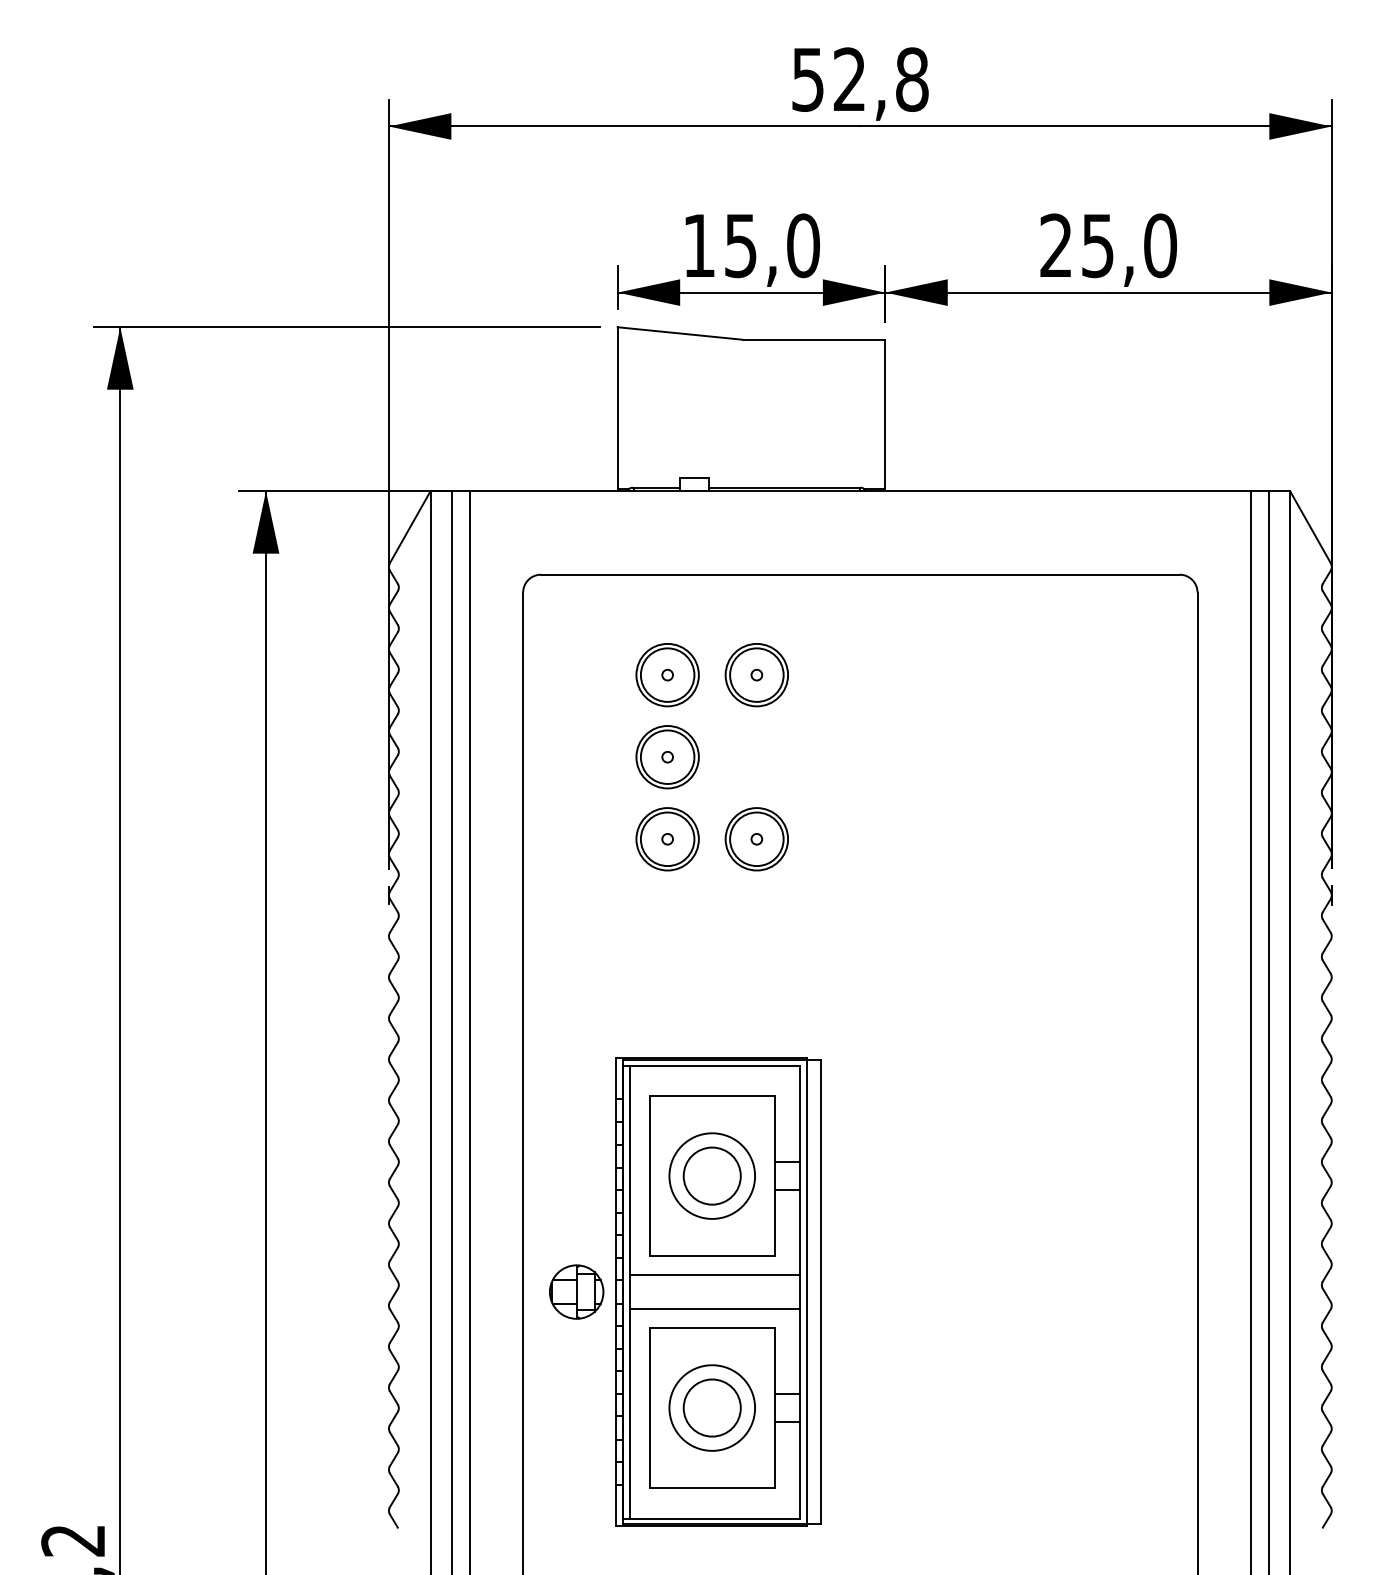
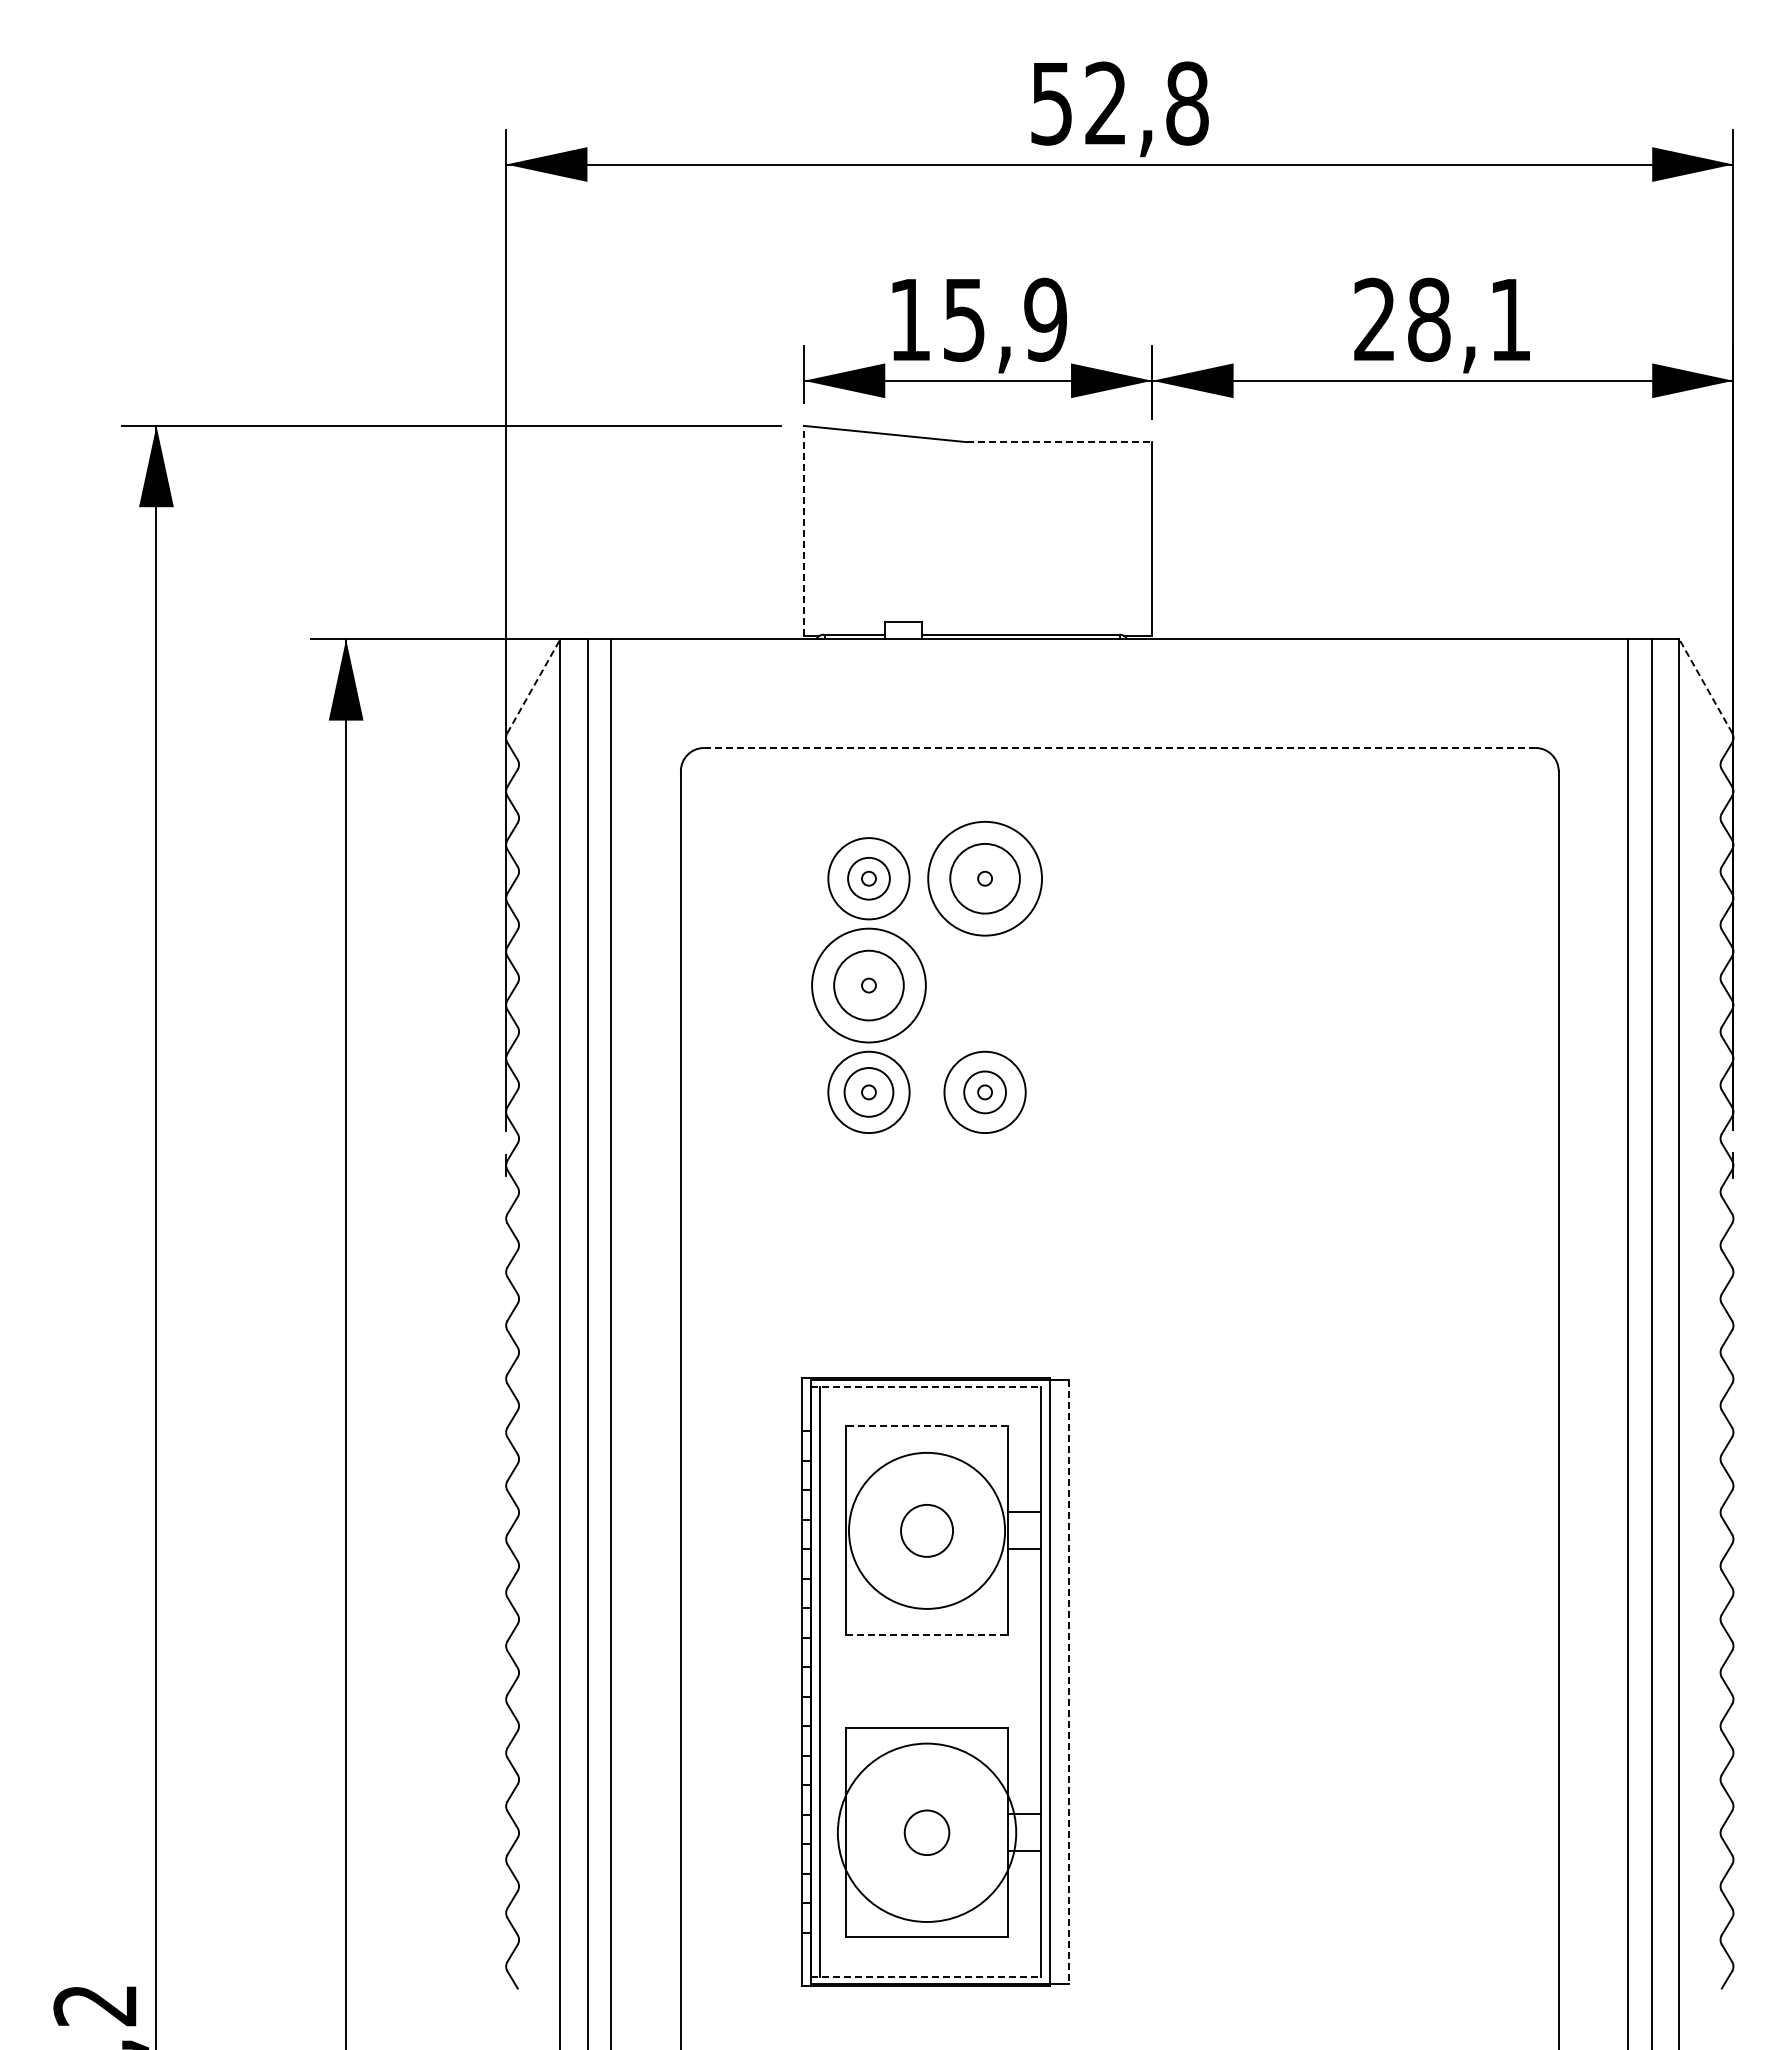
text: (803, 245) -> (1045, 319), 15,0 -> 15,9
text: (1129, 245) -> (1470, 319), 25,0 -> 28,1
line: (814, 340) -> (1059, 442), solid -> dashed
line: (617, 407) -> (803, 530), solid -> dashed
line: (409, 527) -> (533, 686), solid -> dashed
line: (1310, 527) -> (1705, 686), solid -> dashed
line: (860, 575) -> (1119, 748), solid -> dashed
circle: (667, 674) -> (868, 878), size x0.6
circle: (756, 674) -> (984, 878), size x1.4
circle: (667, 757) -> (868, 985), size x1.4
circle: (667, 839) -> (868, 1092), size x0.7
circle: (756, 839) -> (984, 1092), size x0.6
line: (711, 1065) -> (925, 1386), solid -> dashed
line: (711, 1095) -> (926, 1426), solid -> dashed
circle: (711, 1175) -> (926, 1530), size x0.7
circle: (711, 1175) -> (926, 1530), size x1.4
line: (712, 1256) -> (927, 1635), solid -> dashed
line: (714, 1274) -> (930, 1659), removed
part: (576, 1291) -> (750, 1681), removed
line: (820, 1291) -> (1068, 1681), solid -> dashed
line: (714, 1308) -> (930, 1703), removed
circle: (711, 1407) -> (926, 1832), size x0.6
circle: (711, 1407) -> (926, 1832), size x1.6
line: (711, 1518) -> (925, 1976), solid -> dashed

